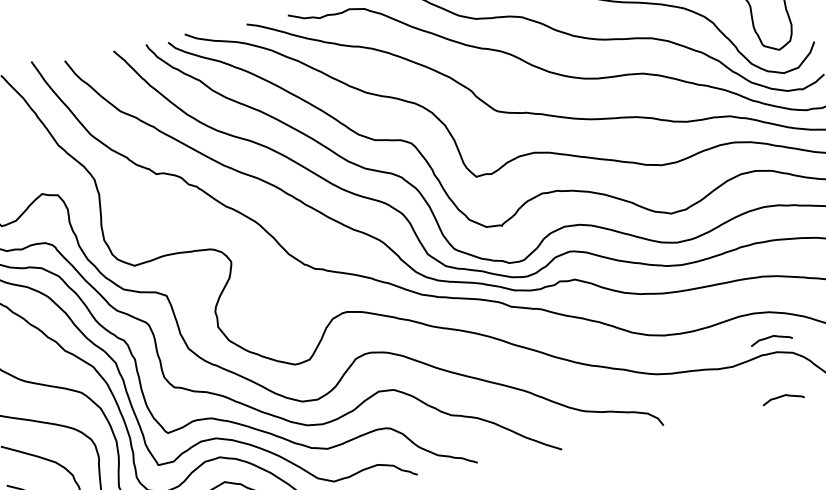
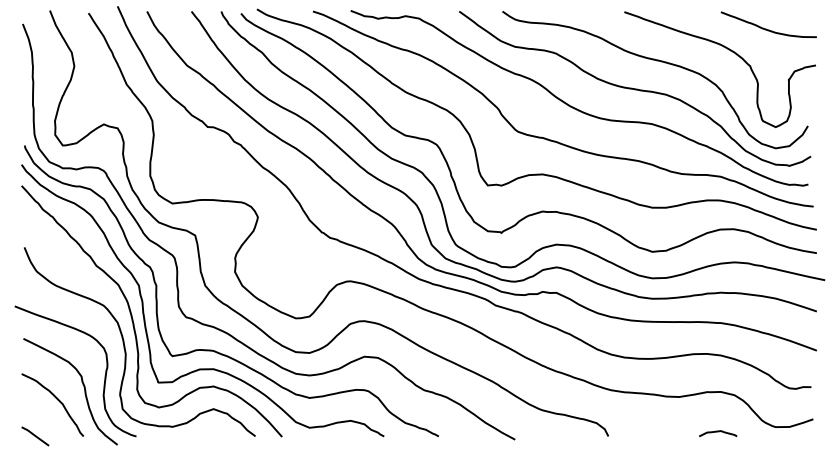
curve: (771, 337) -> (718, 378), removed

